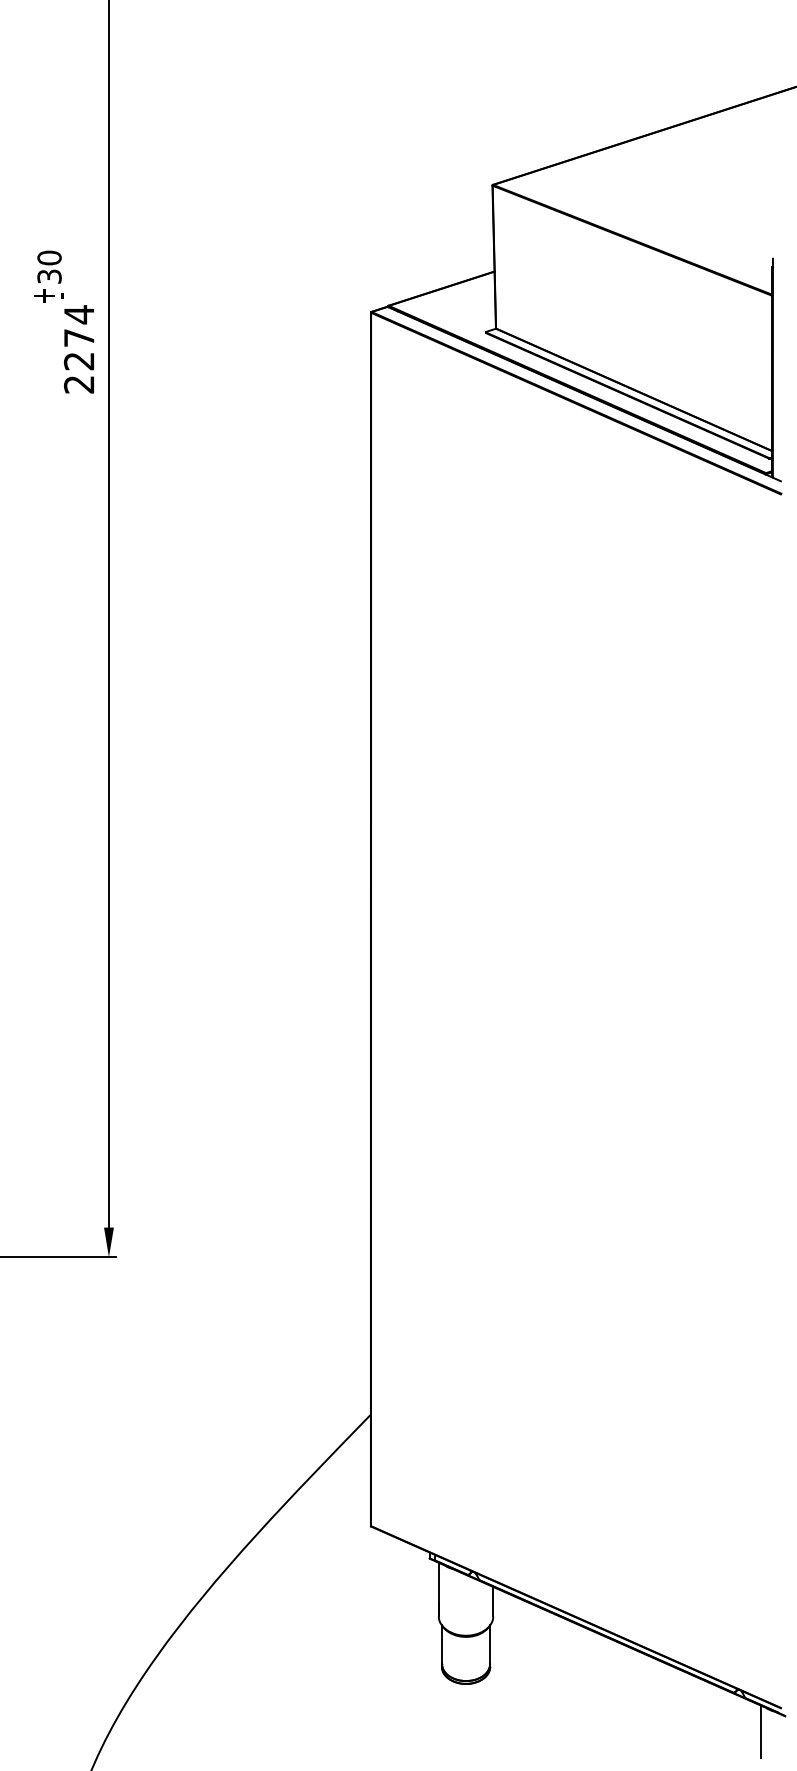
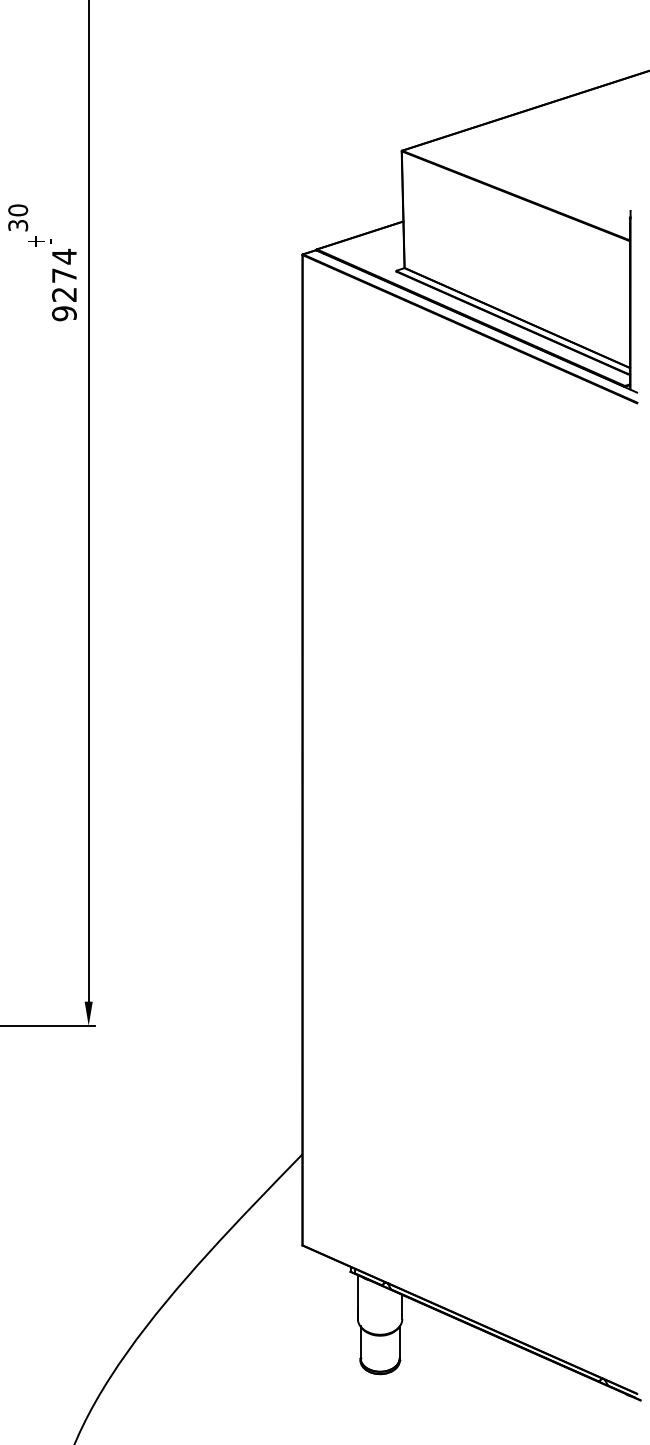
text: (49, 266) -> (18, 217), moved
text: (79, 384) -> (64, 313), 2274 -> 9274
line: (760, 1731) -> (620, 1412), removed

